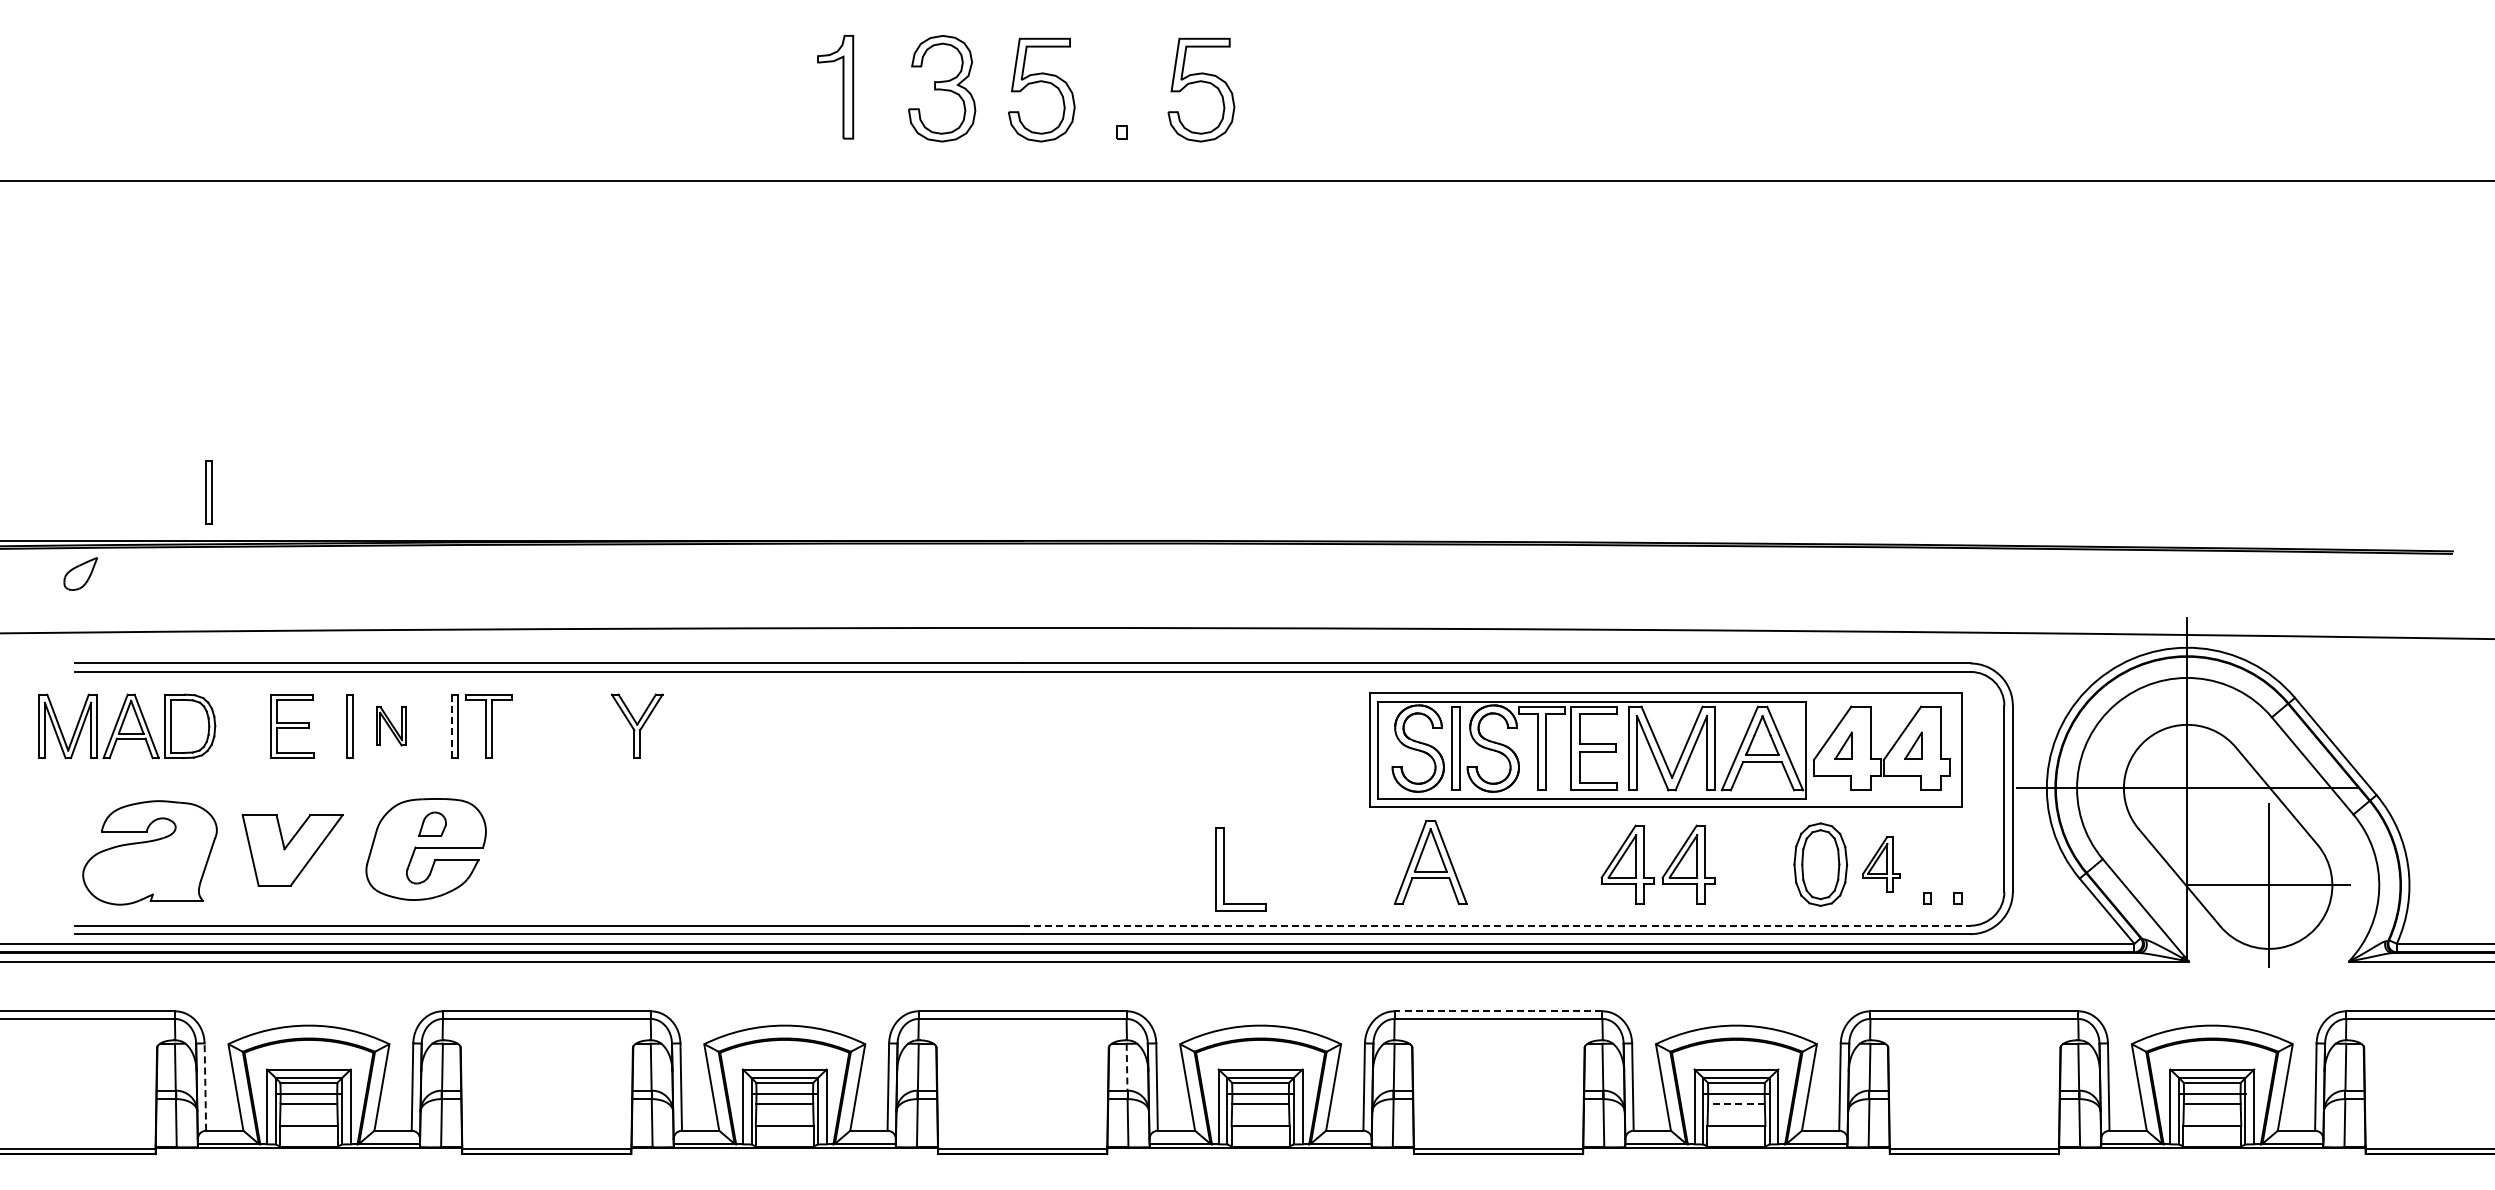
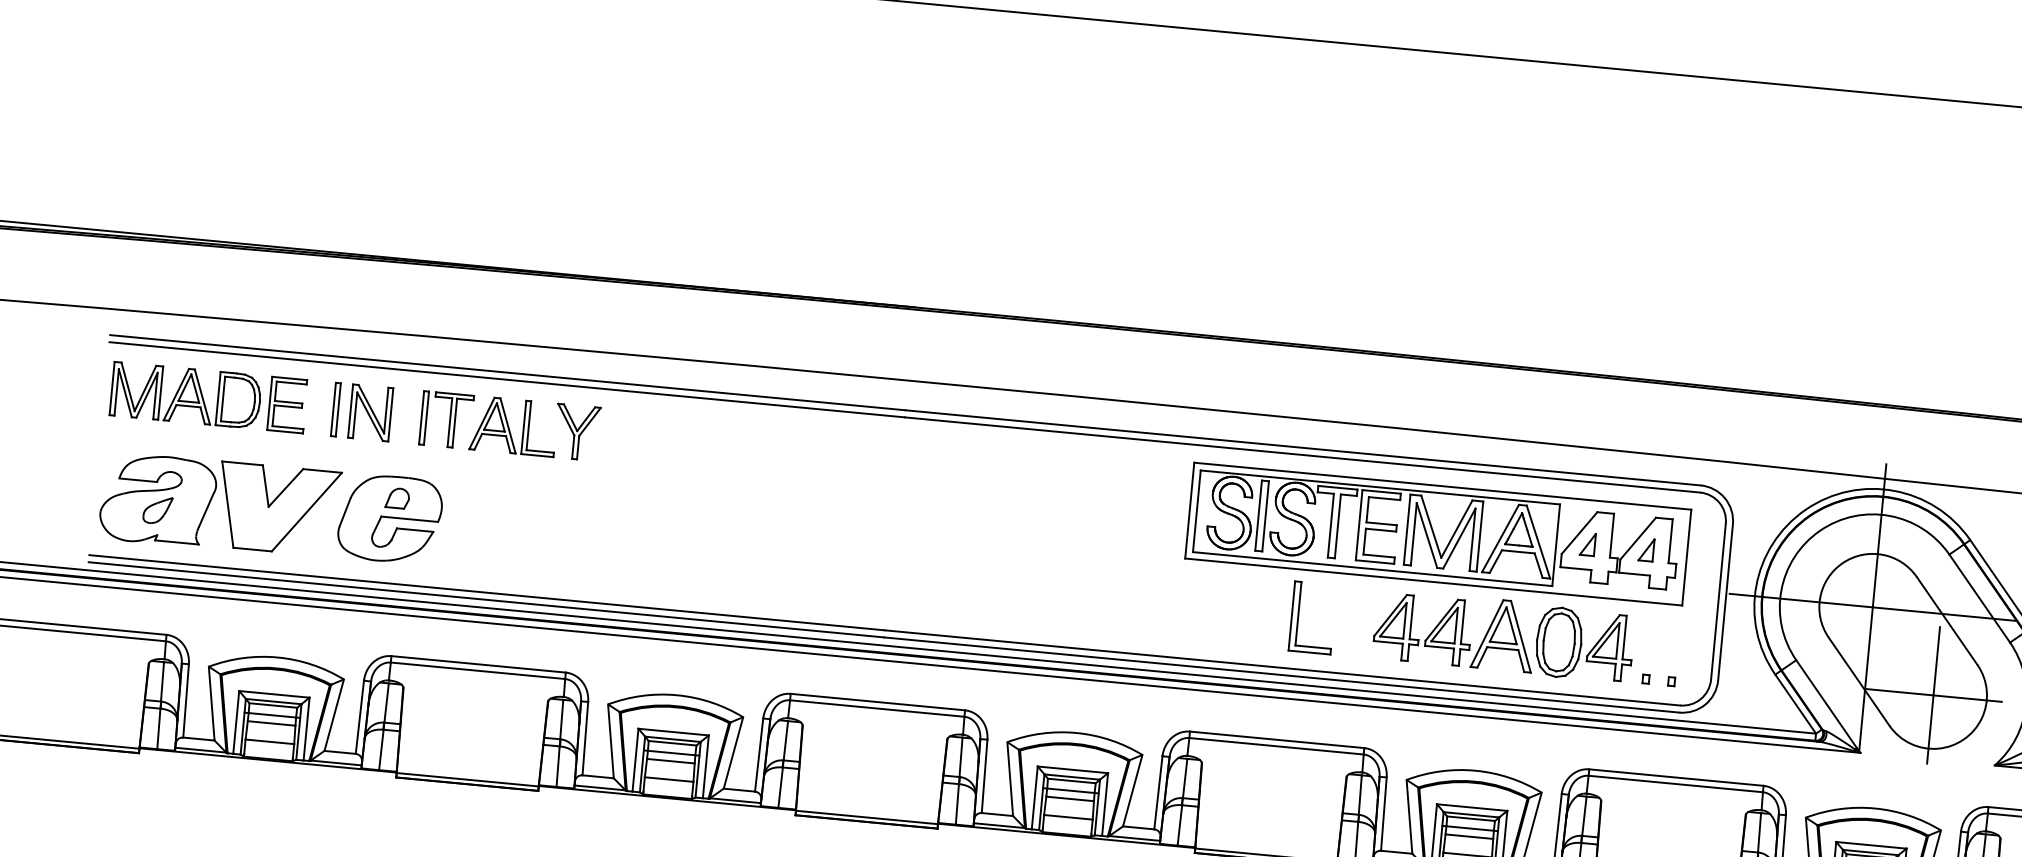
part: (208, 492) -> (235, 202), removed
part: (80, 573) -> (157, 509), moved
part: (127, 726) -> (186, 395), moved
part: (390, 726) -> (370, 413), size x1.67
line: (451, 726) -> (421, 417), dashed -> solid
part: (561, 726) -> (513, 426), added
part: (292, 850) -> (277, 509), size x1.43
part: (1430, 862) -> (1503, 635), moved
part: (1881, 864) -> (1610, 647), size x1.43
part: (1224, 869) -> (1298, 616), moved
line: (1496, 925) -> (1282, 667), dashed -> solid
line: (1498, 1011) -> (1277, 740), dashed -> solid
line: (1127, 1067) -> (961, 757), dashed -> solid
line: (205, 1087) -> (186, 701), dashed -> solid
line: (1735, 1104) -> (1468, 836), dashed -> solid

